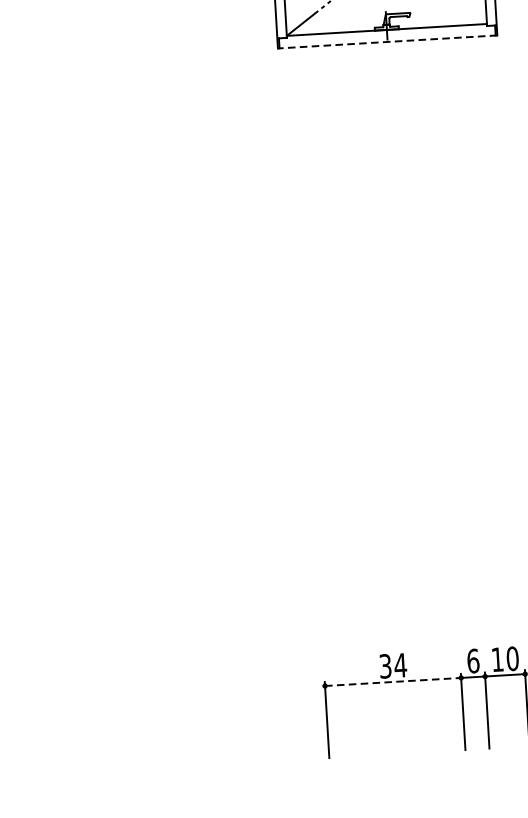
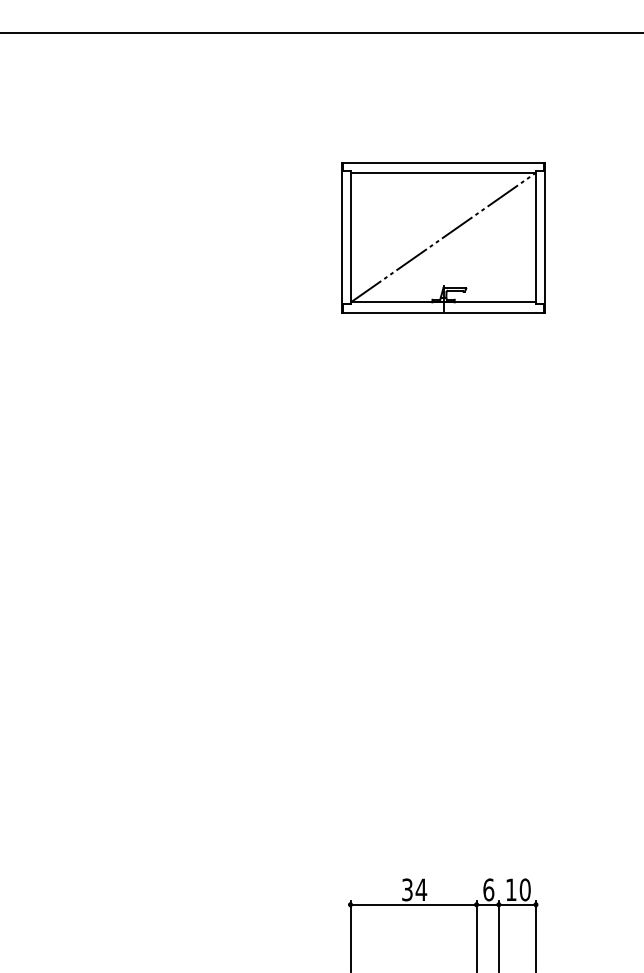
line: (387, 41) -> (443, 313), dashed -> solid
line: (394, 681) -> (414, 904), dashed -> solid

